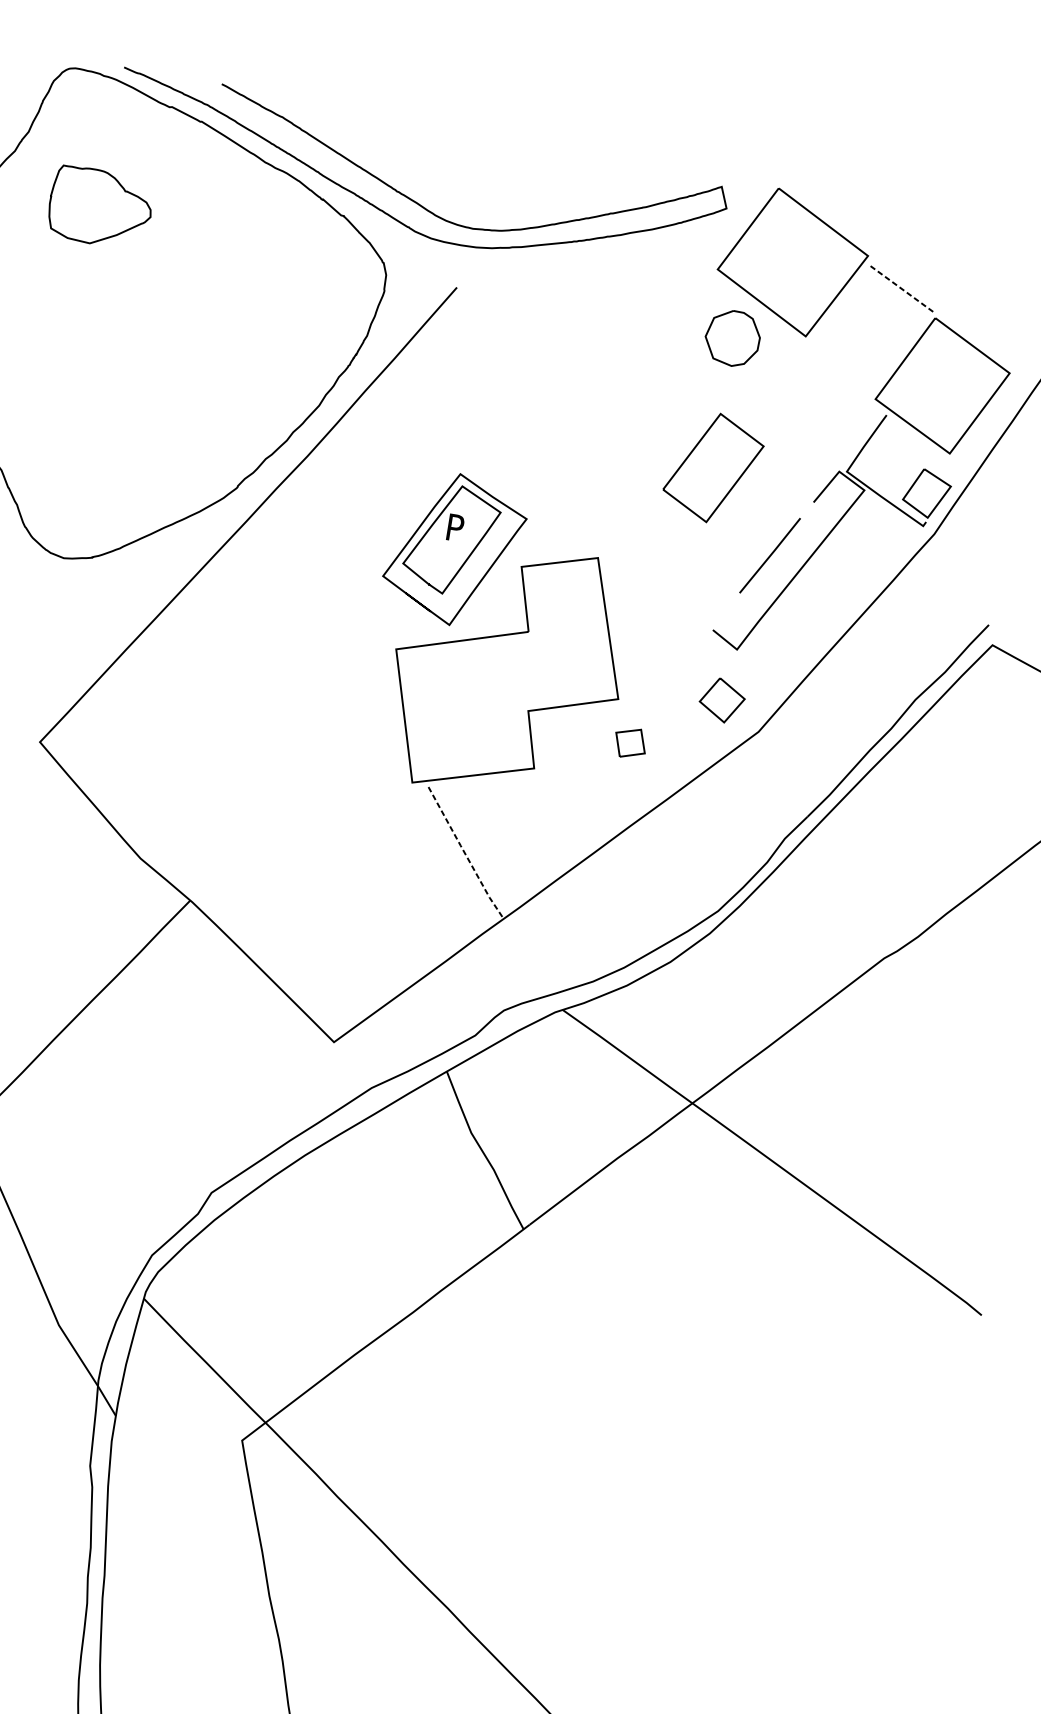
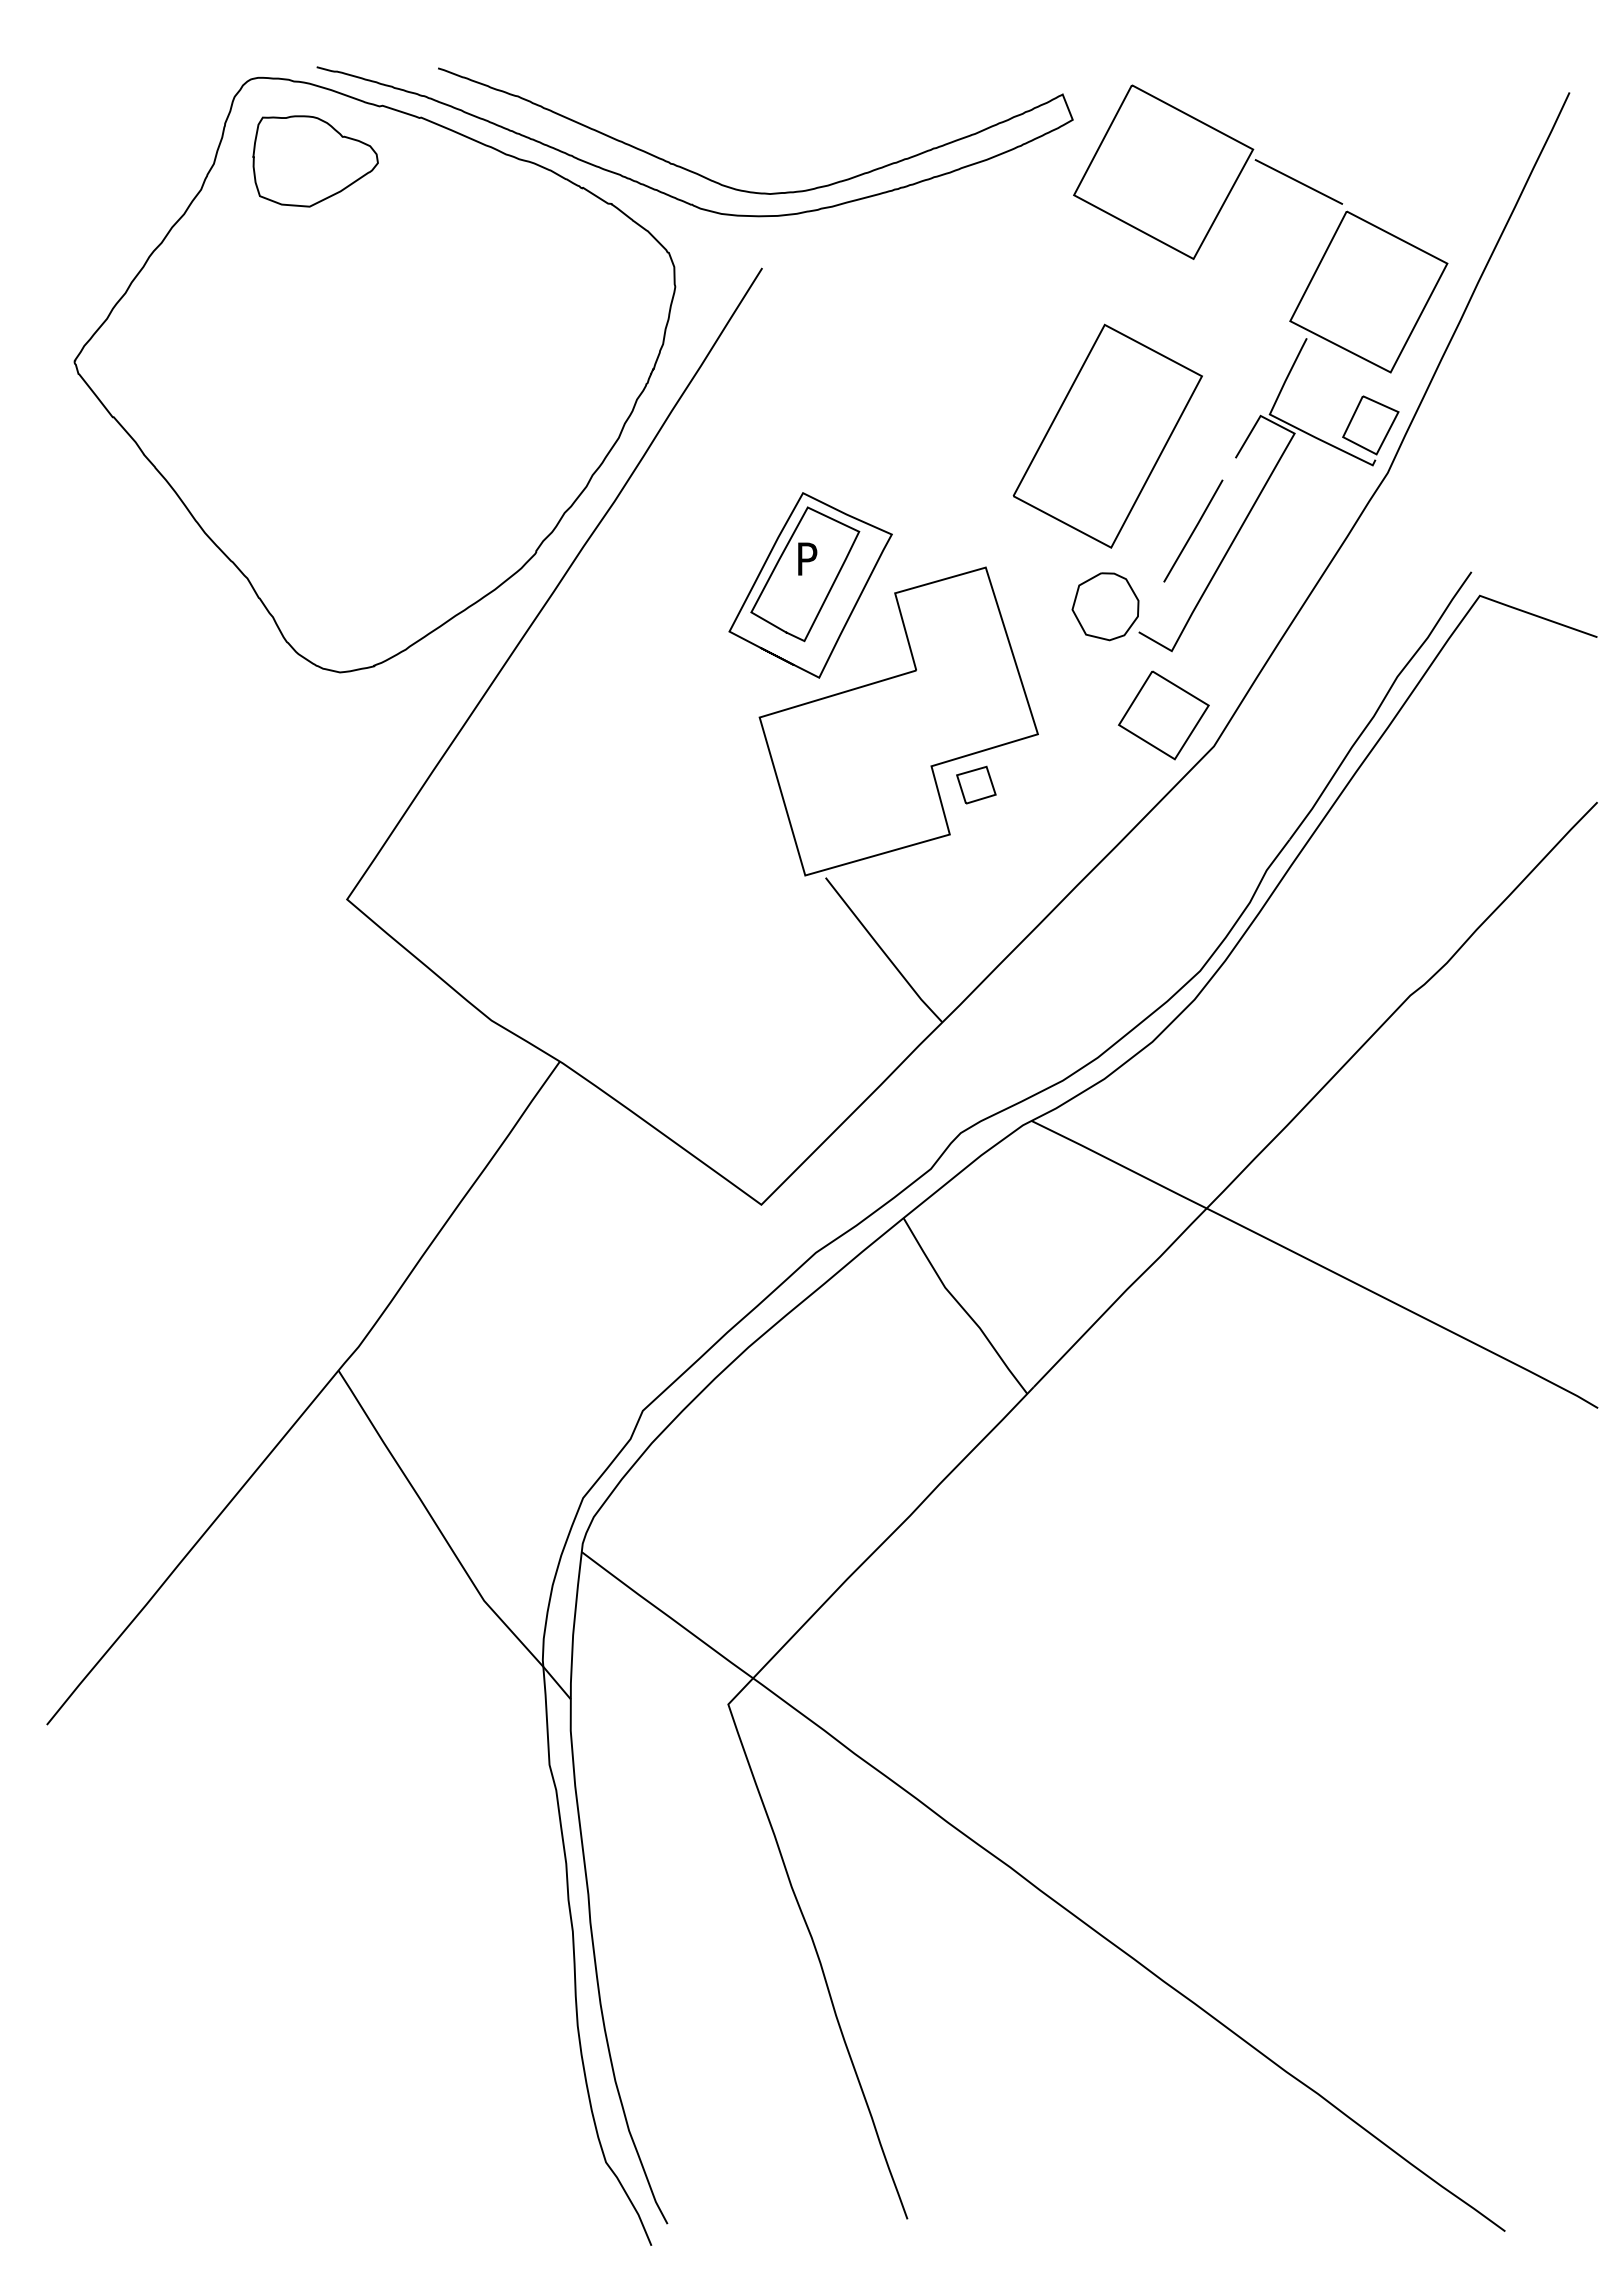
part: (100, 207) -> (315, 161), moved
line: (900, 287) -> (1298, 181), dashed -> solid
part: (732, 338) -> (1105, 606), moved
part: (713, 467) -> (1107, 435), size x1.67
part: (721, 700) -> (1163, 715), size x1.67
part: (630, 742) -> (976, 784), moved
line: (464, 853) -> (882, 951), dashed -> solid

